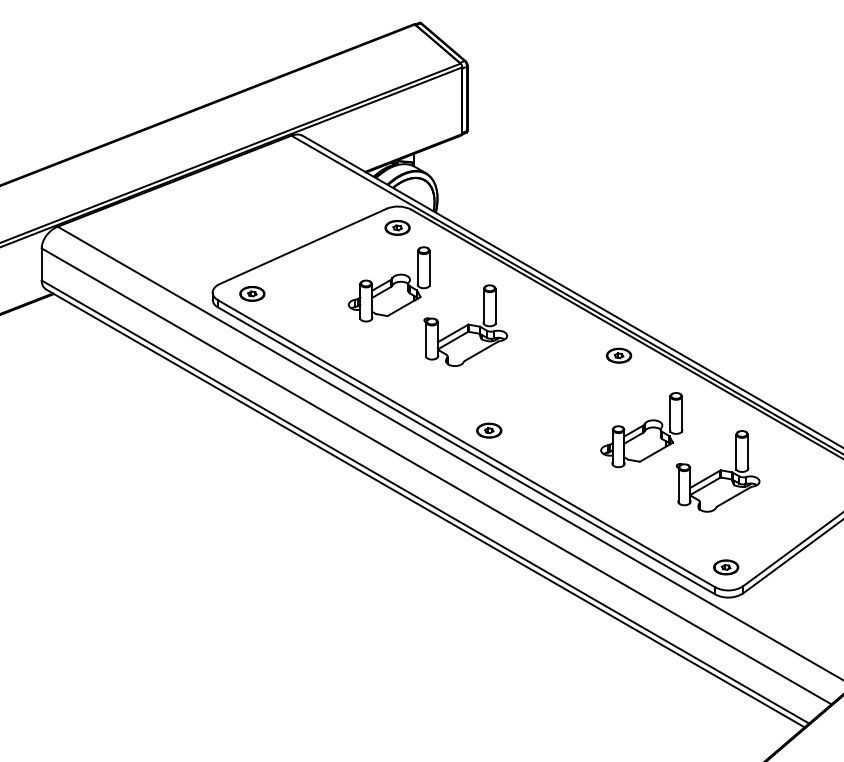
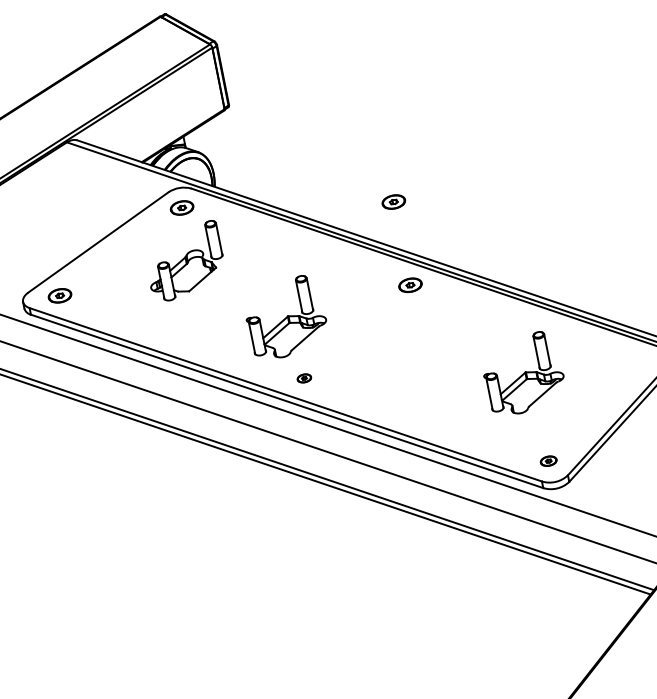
part: (619, 265) -> (394, 201), added
part: (465, 325) -> (285, 317), moved
part: (489, 430) -> (304, 378), size x0.6
part: (641, 430) -> (445, 350), removed
part: (726, 567) -> (548, 461), size x0.7

